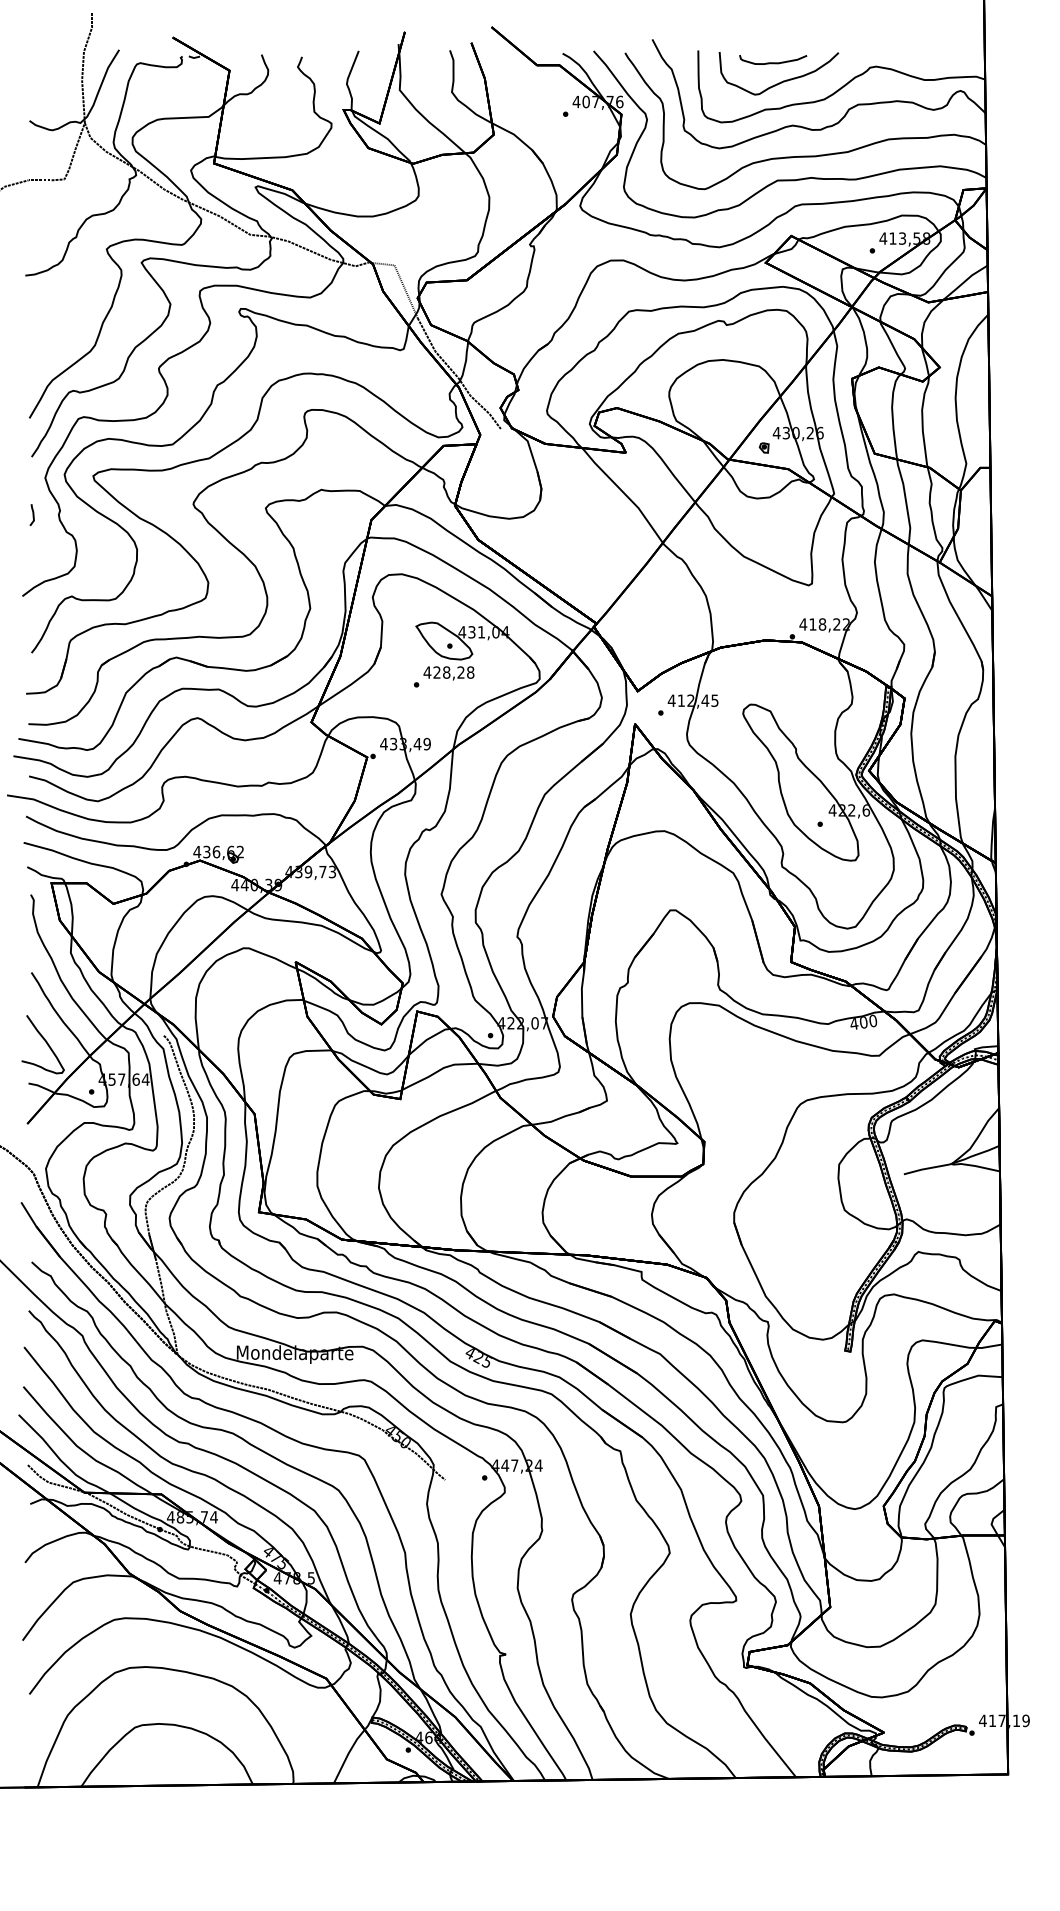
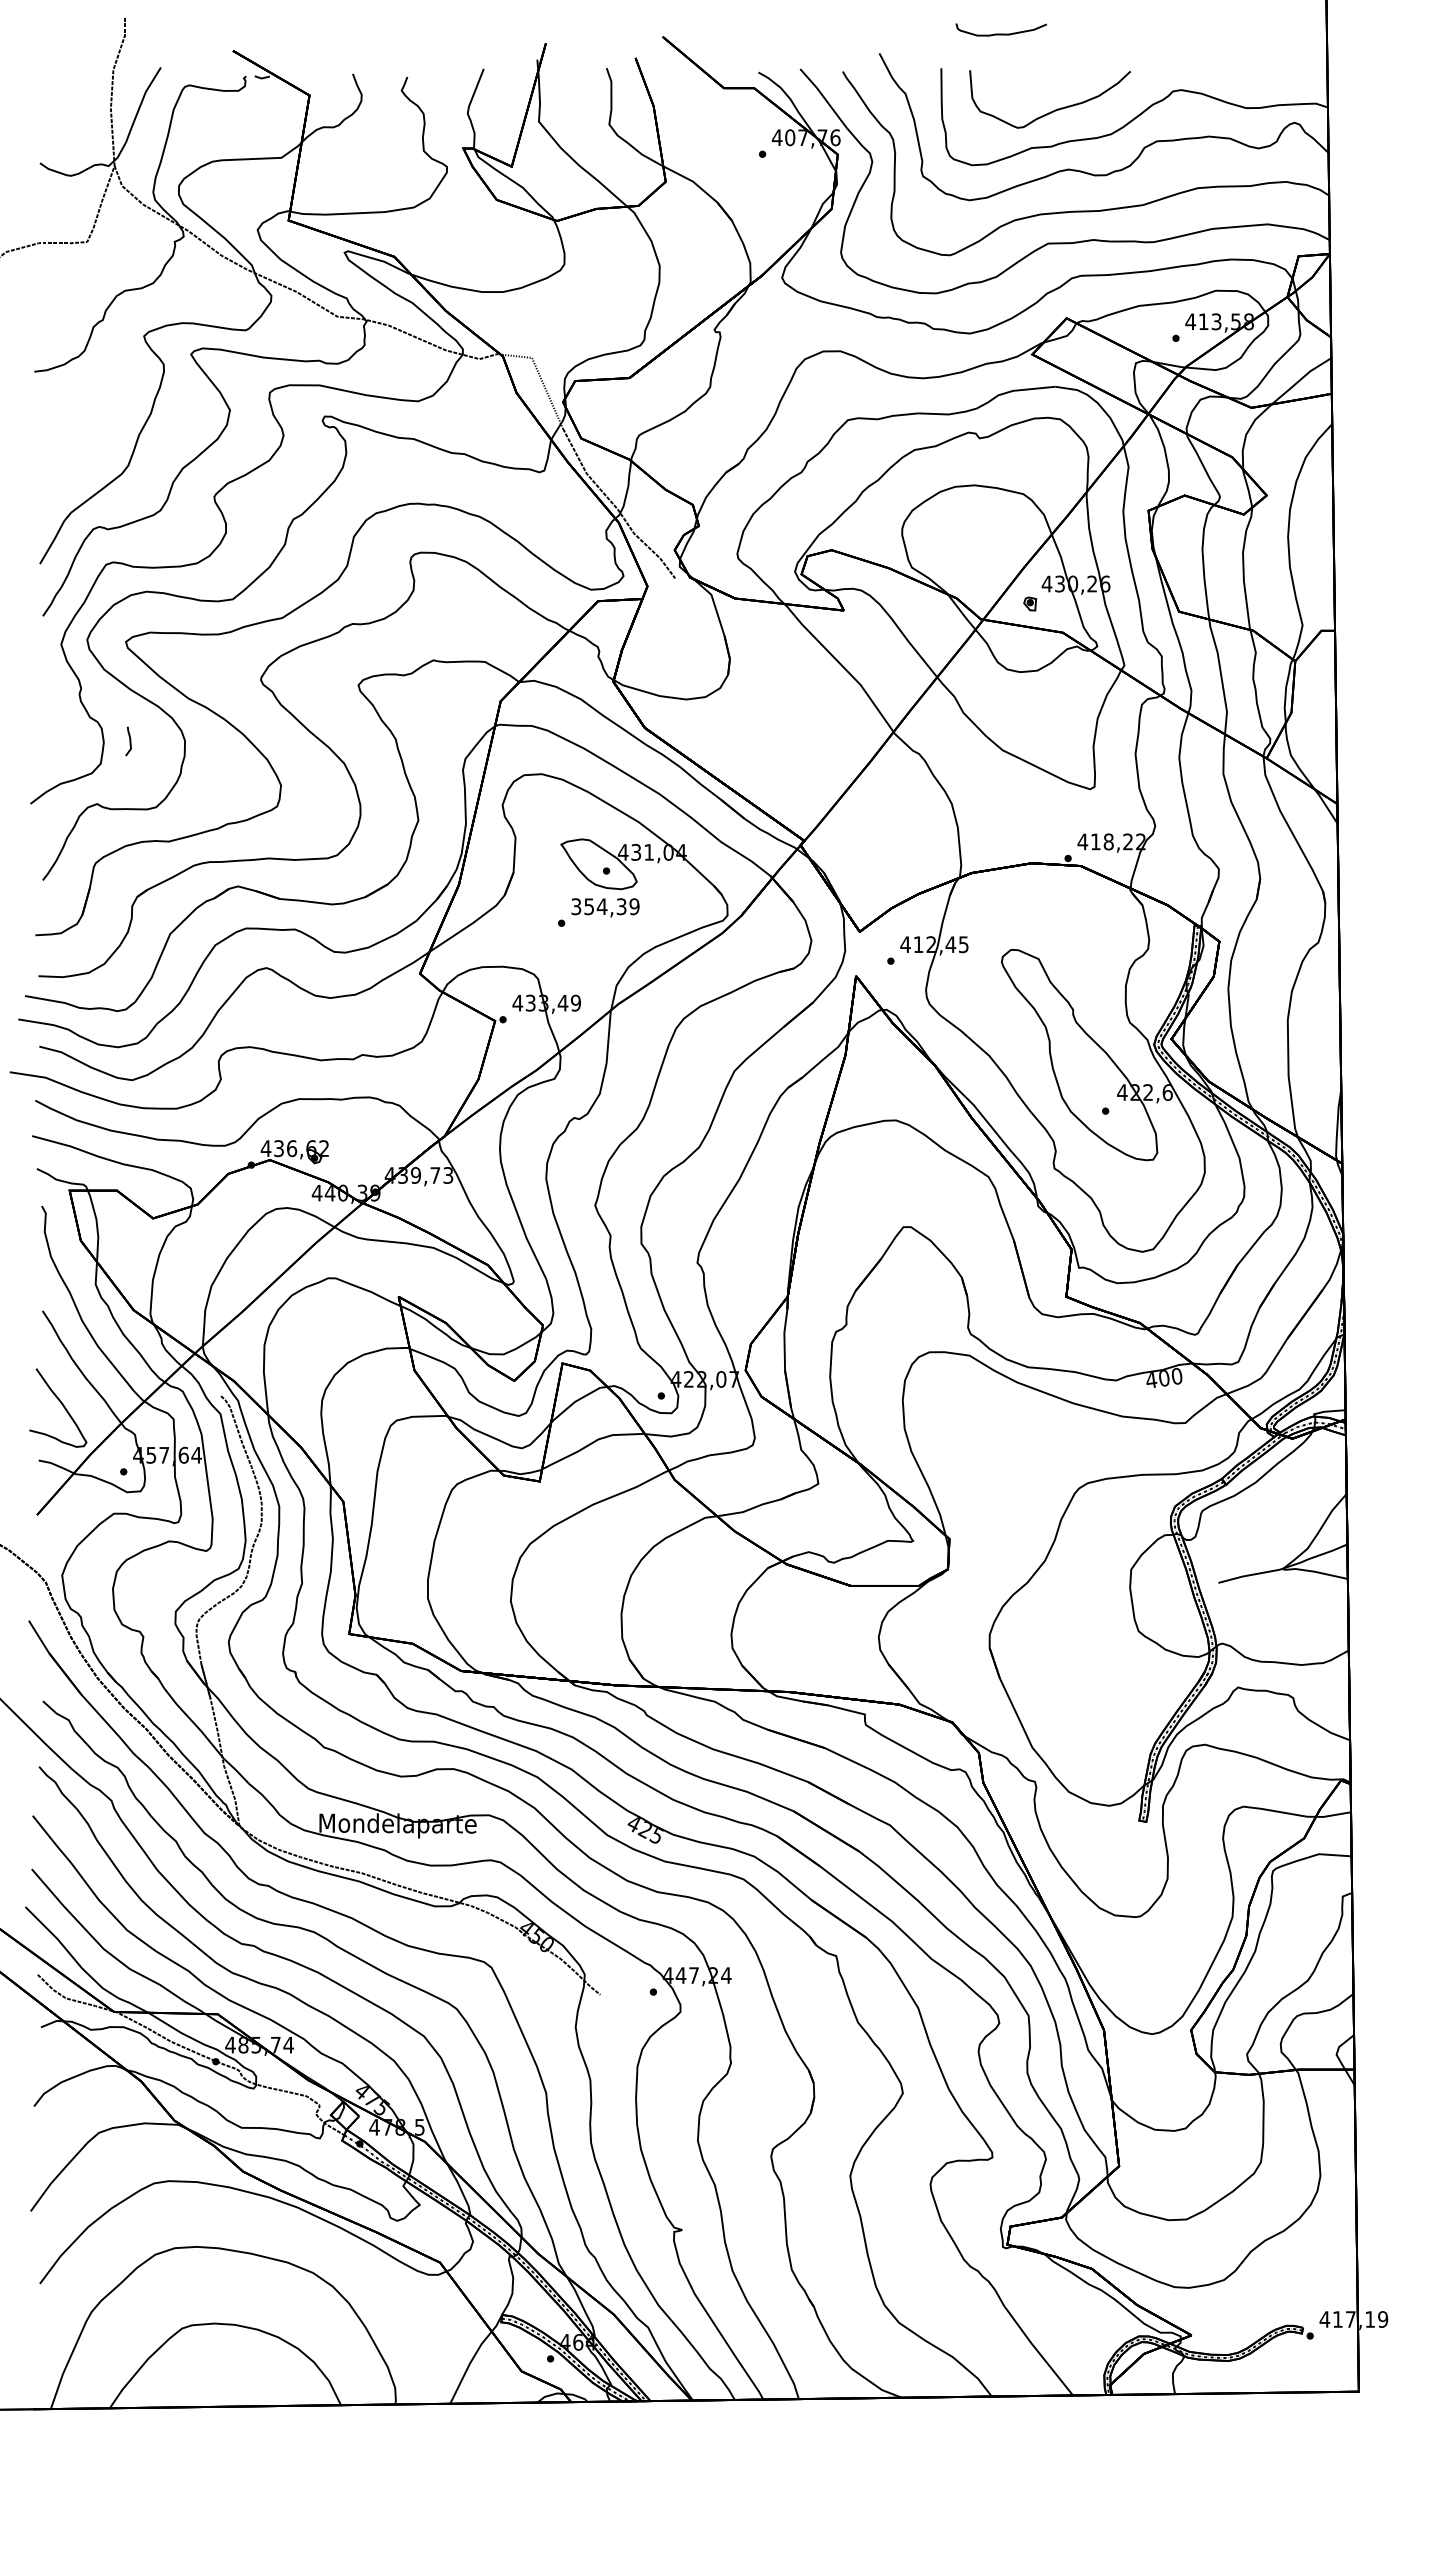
curve: (772, 62) -> (1000, 33), moved
line: (32, 515) -> (129, 741), moved
text: (449, 672) -> (605, 906), 428,28 -> 354,39

